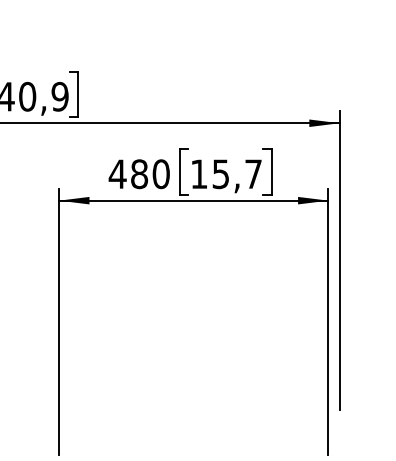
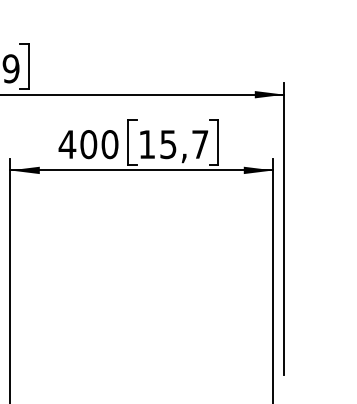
text: (139, 173) -> (88, 143), 480 -> 400

